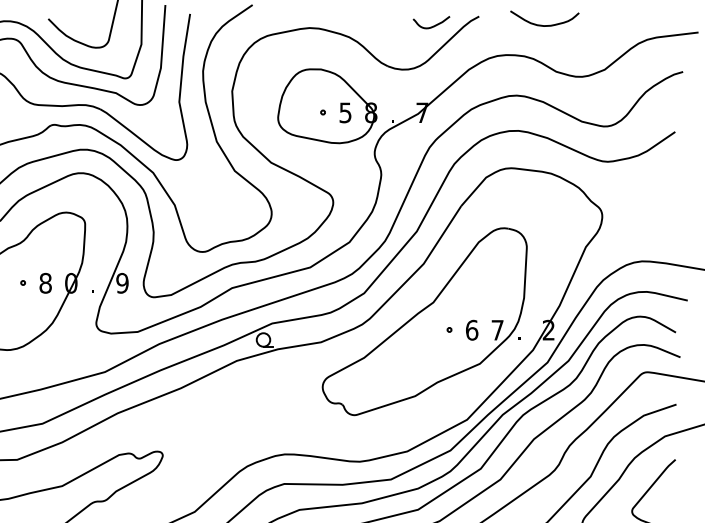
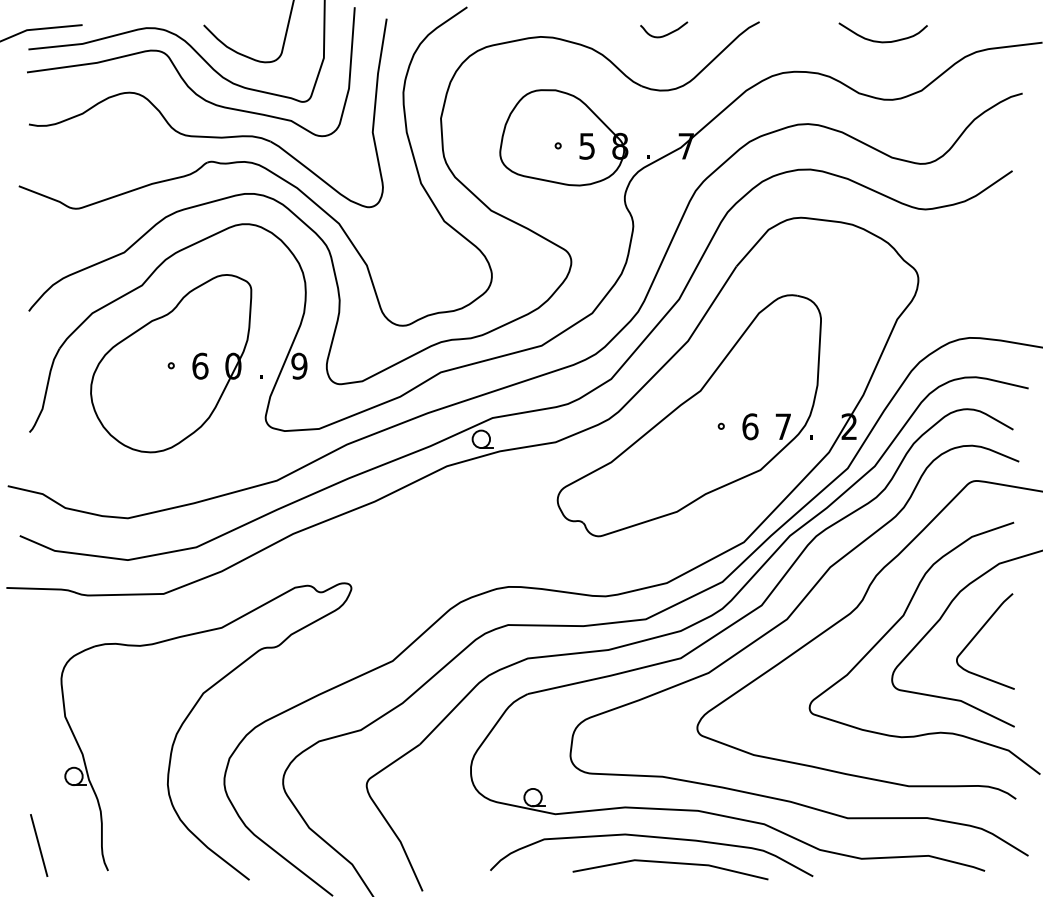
curve: (434, 25) -> (667, 33), moved
curve: (544, 25) -> (882, 41), moved
text: (45, 282) -> (200, 365), 8 -> 6

